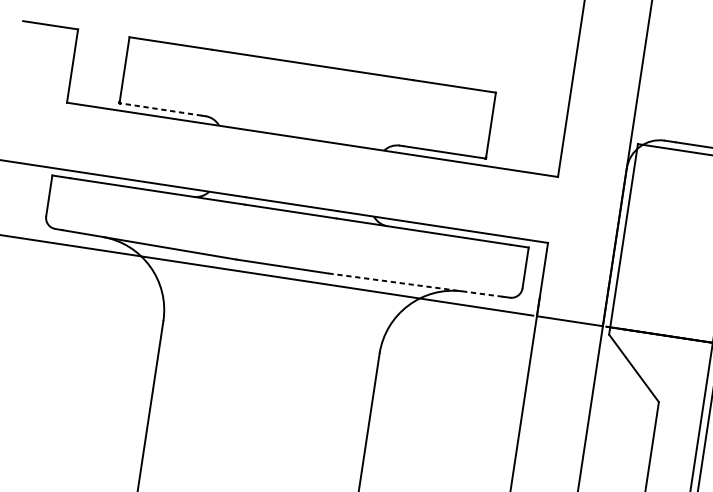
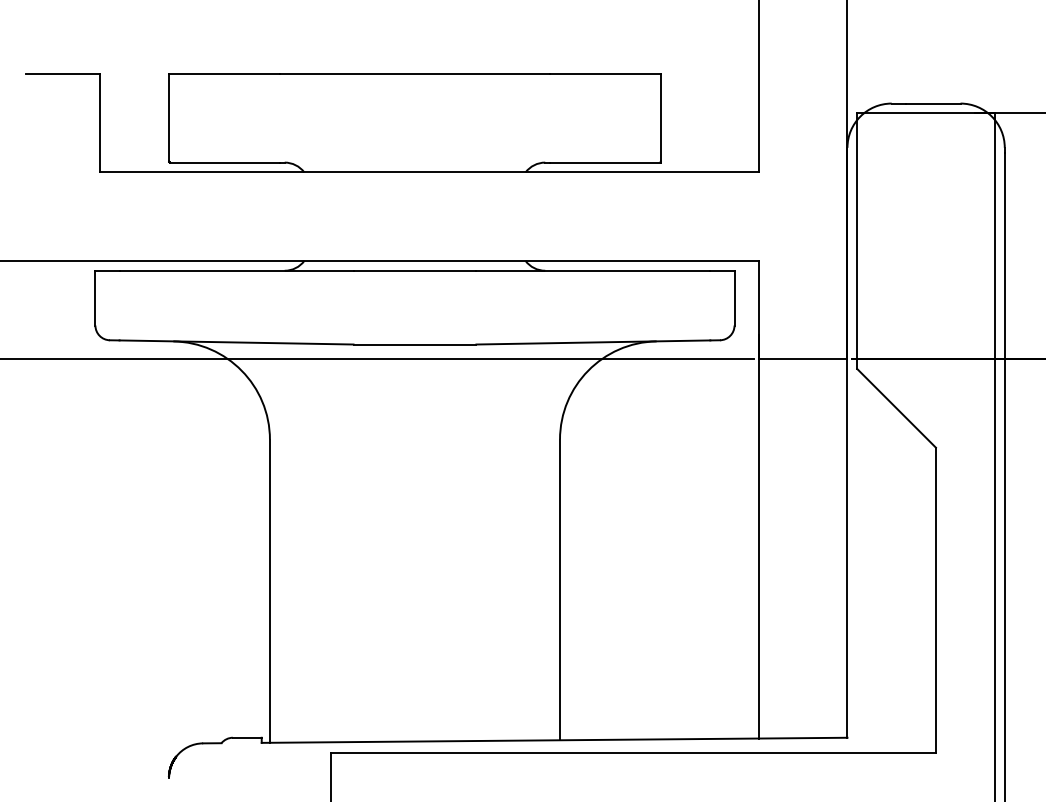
line: (160, 109) -> (224, 162), dashed -> solid
line: (415, 285) -> (593, 342), dashed -> solid

